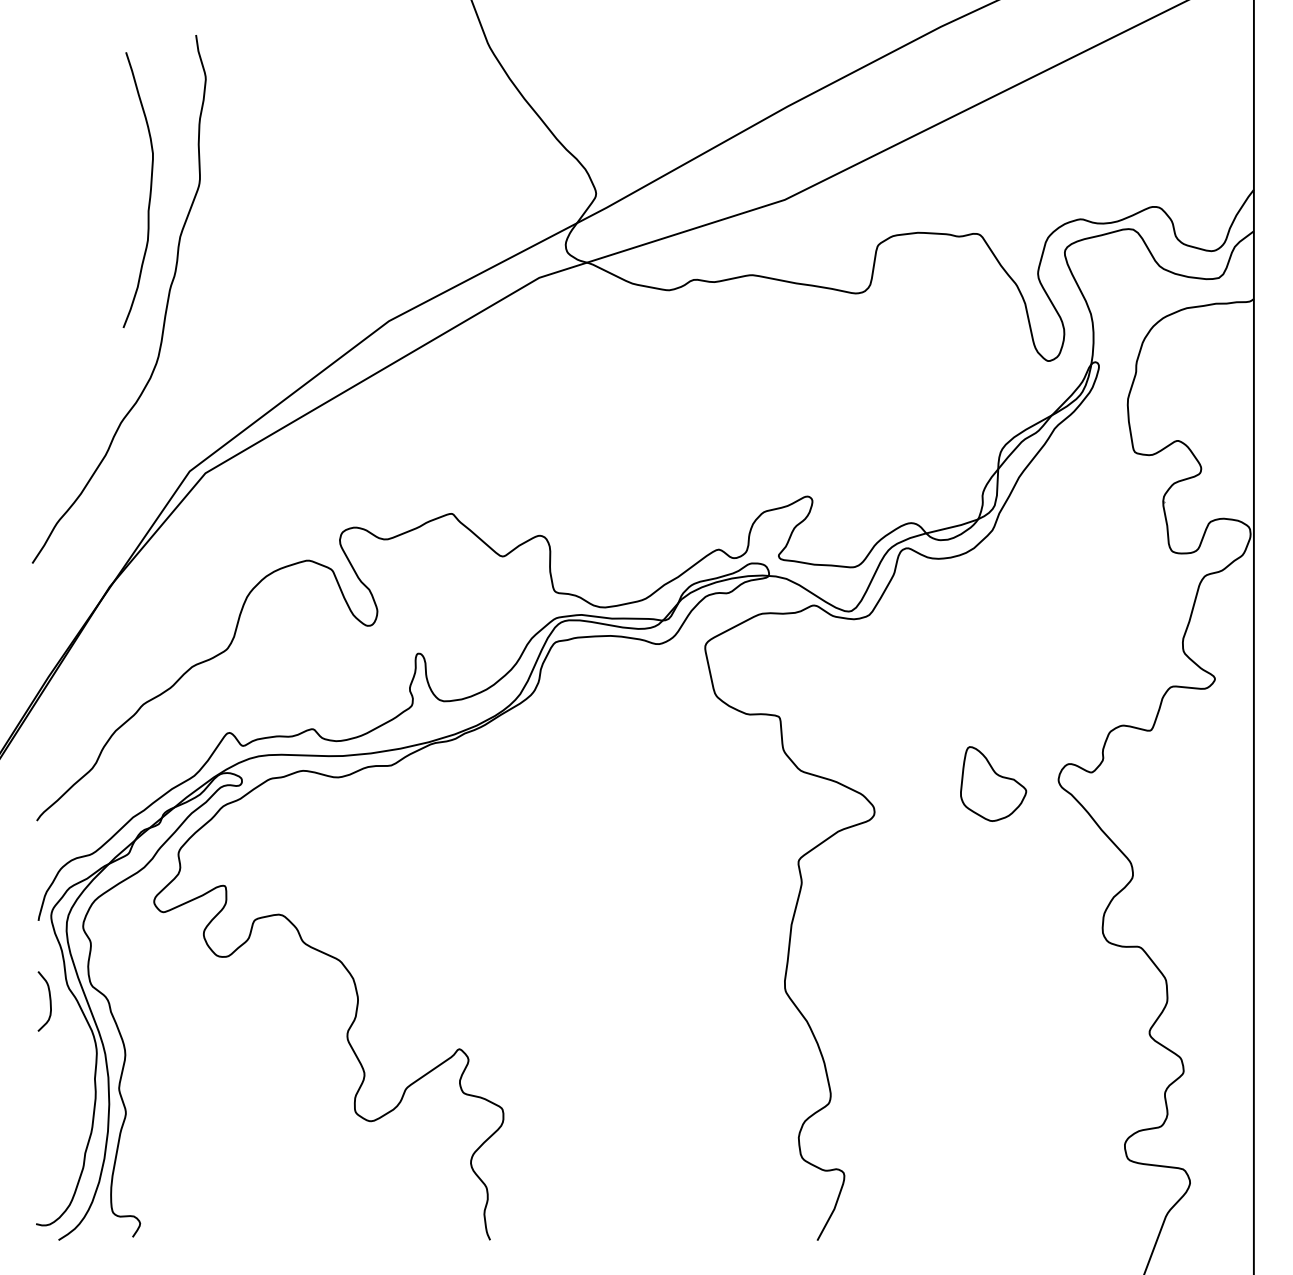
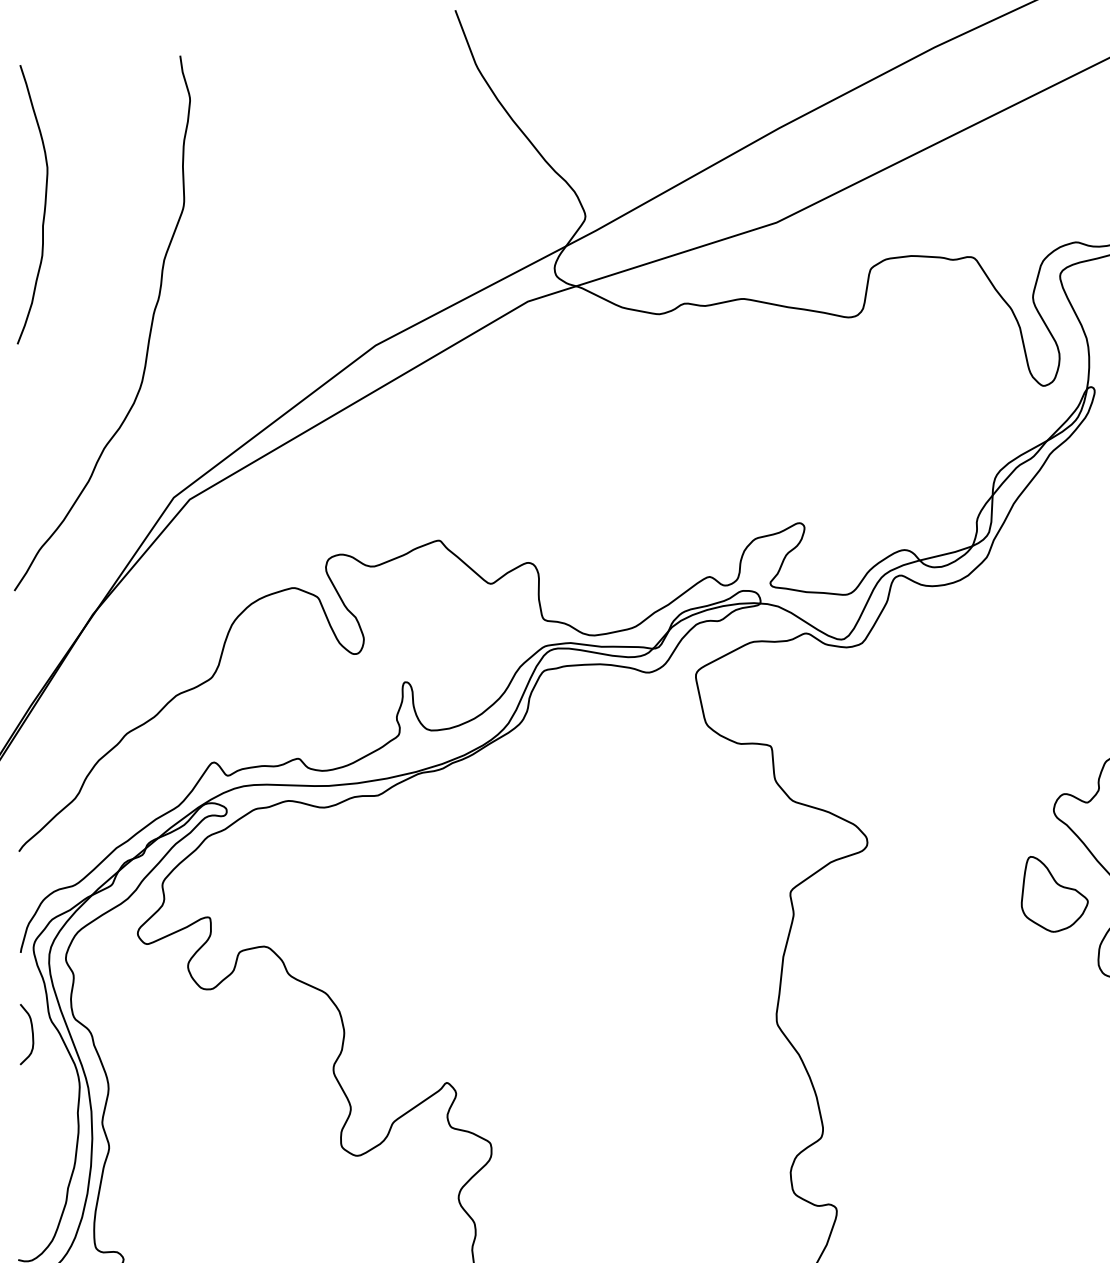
curve: (149, 191) -> (43, 206), moved
part: (993, 783) -> (1054, 893), moved

